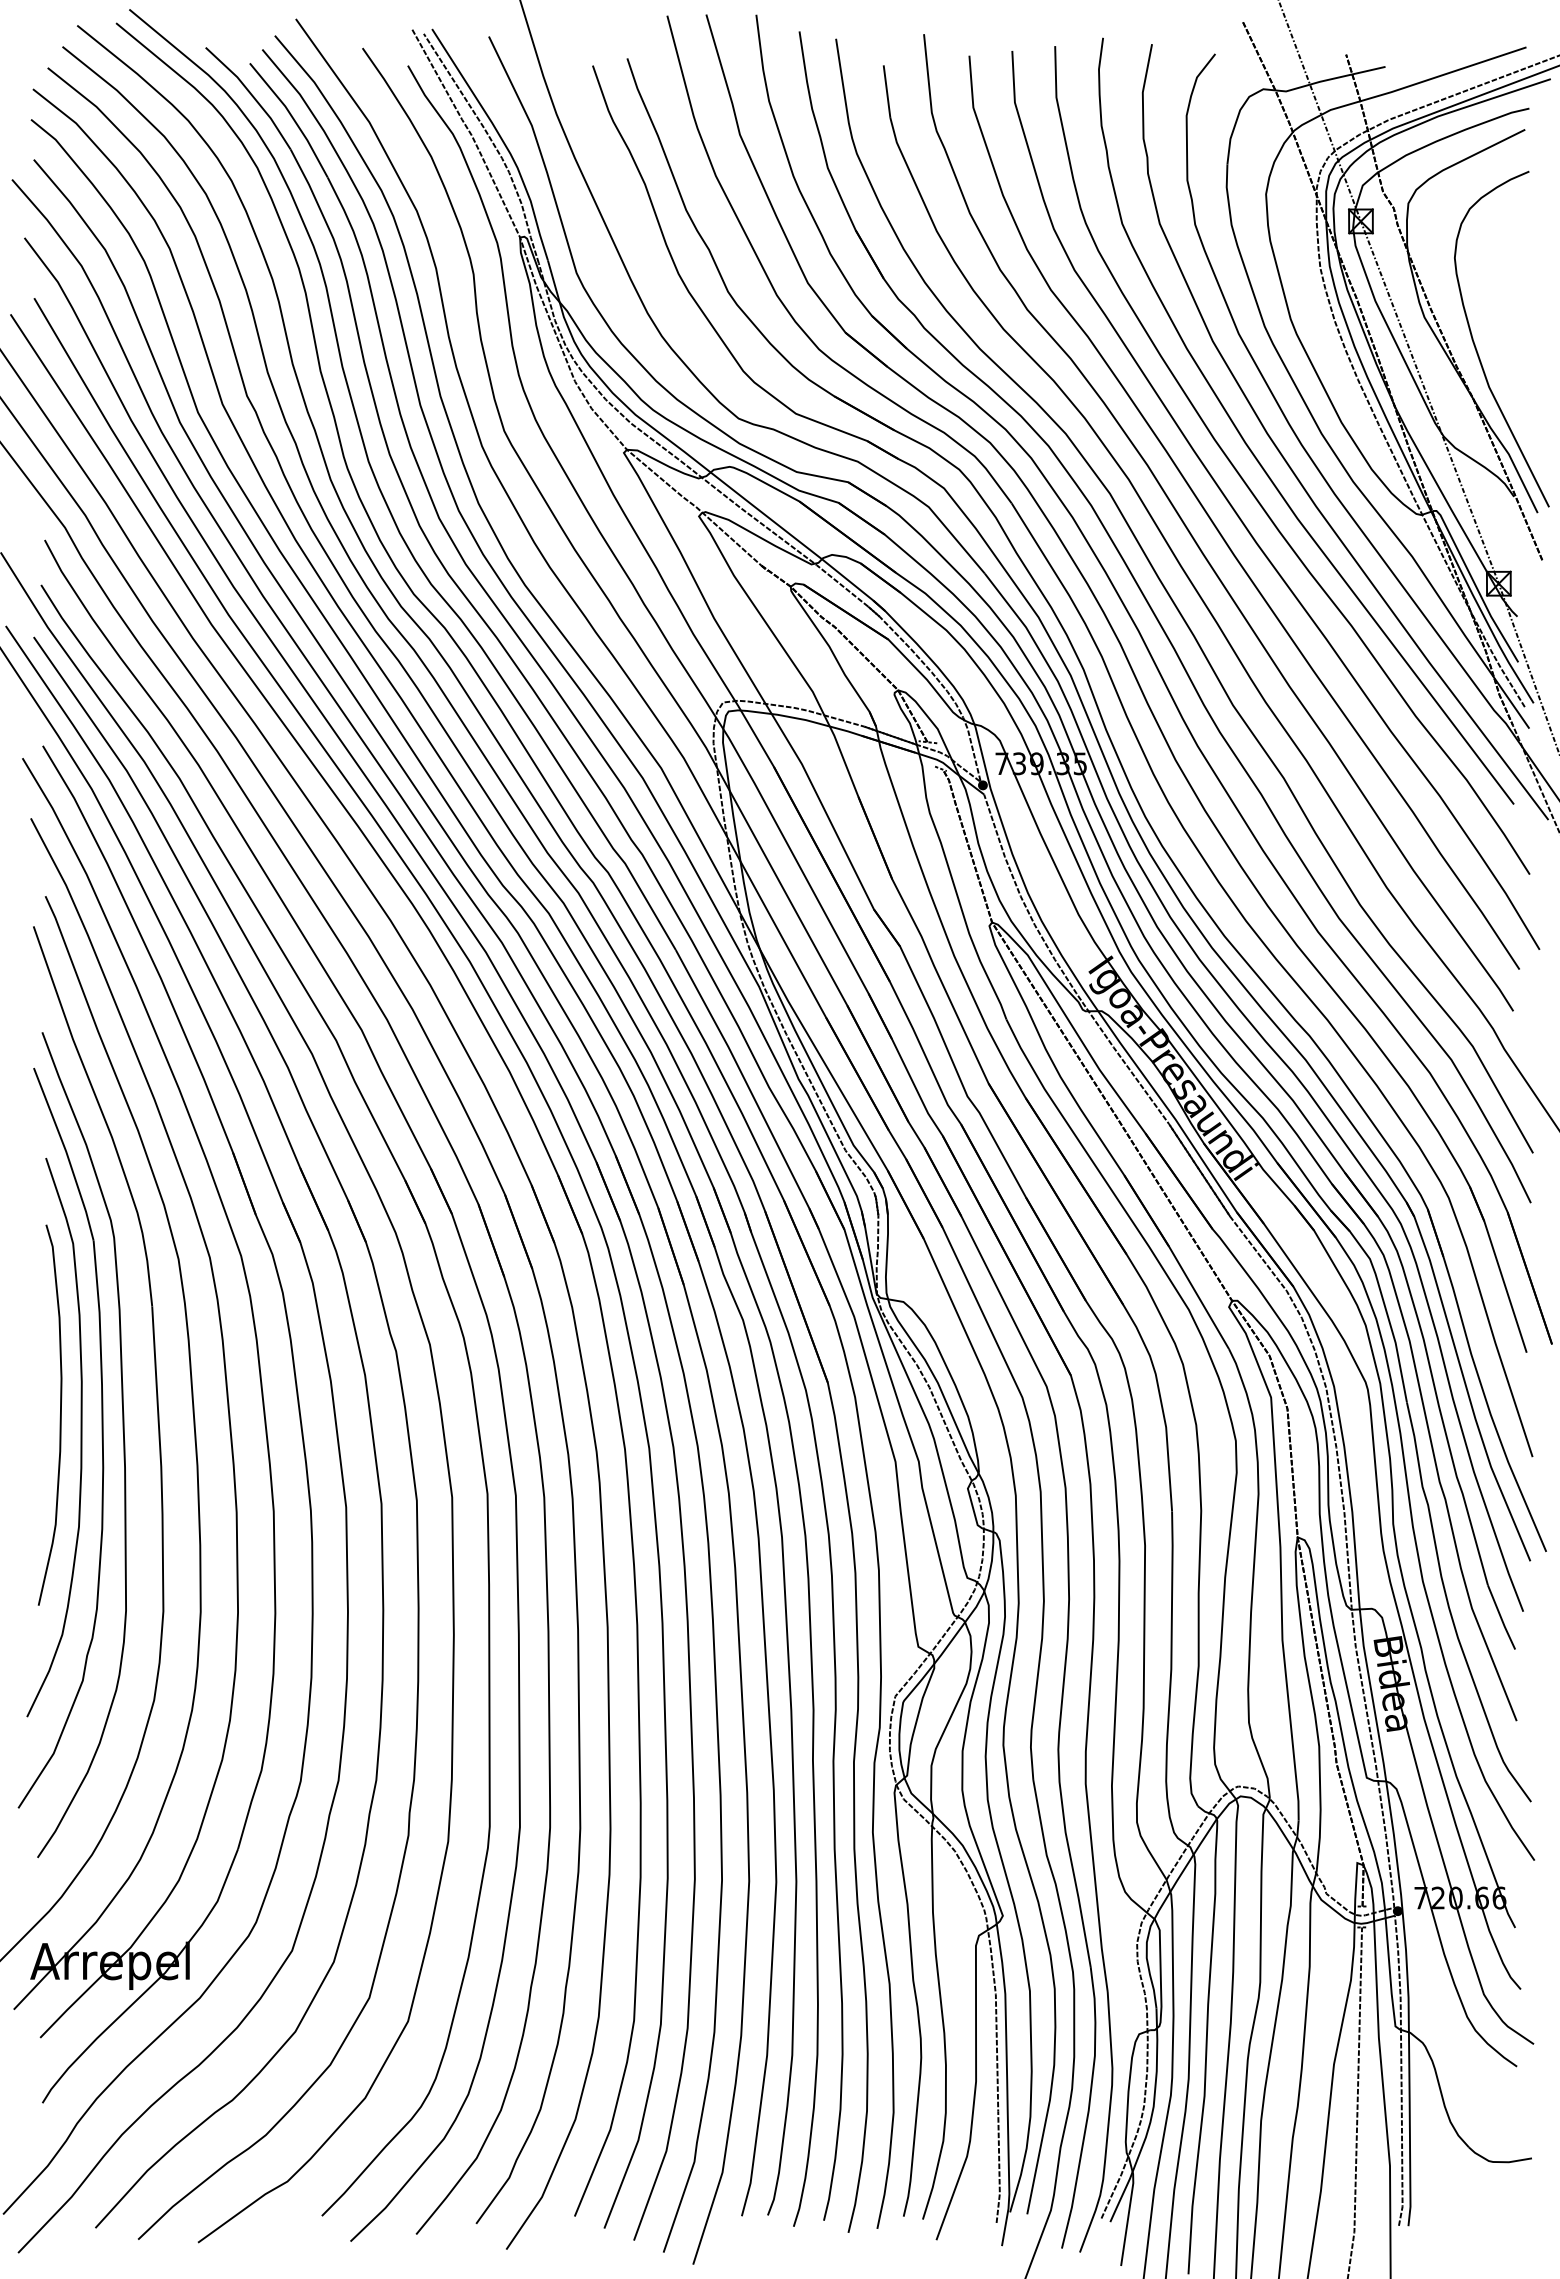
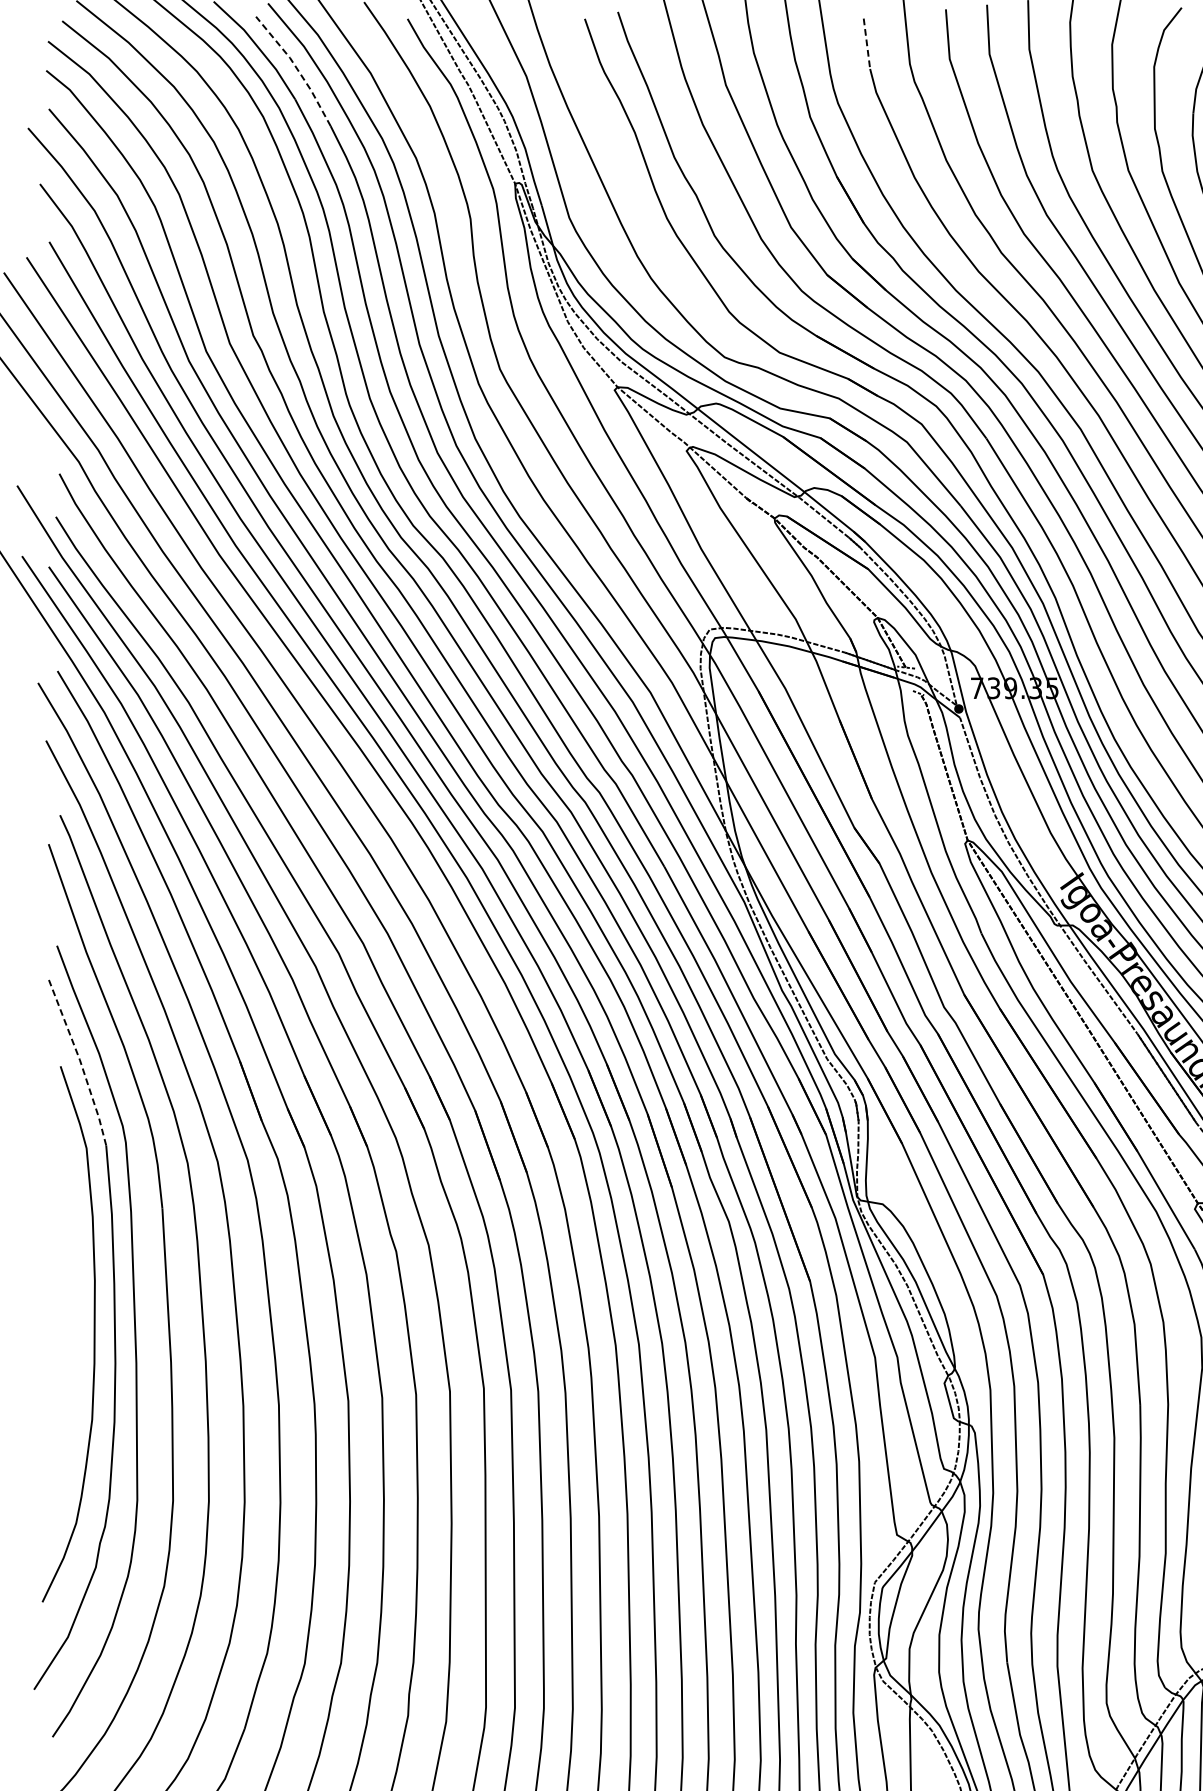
line: (887, 92) -> (867, 44), solid -> dashed
line: (292, 118) -> (296, 69), solid -> dashed
line: (66, 1153) -> (80, 1061), solid -> dashed
curve: (59, 1417) -> (73, 1315), removed

